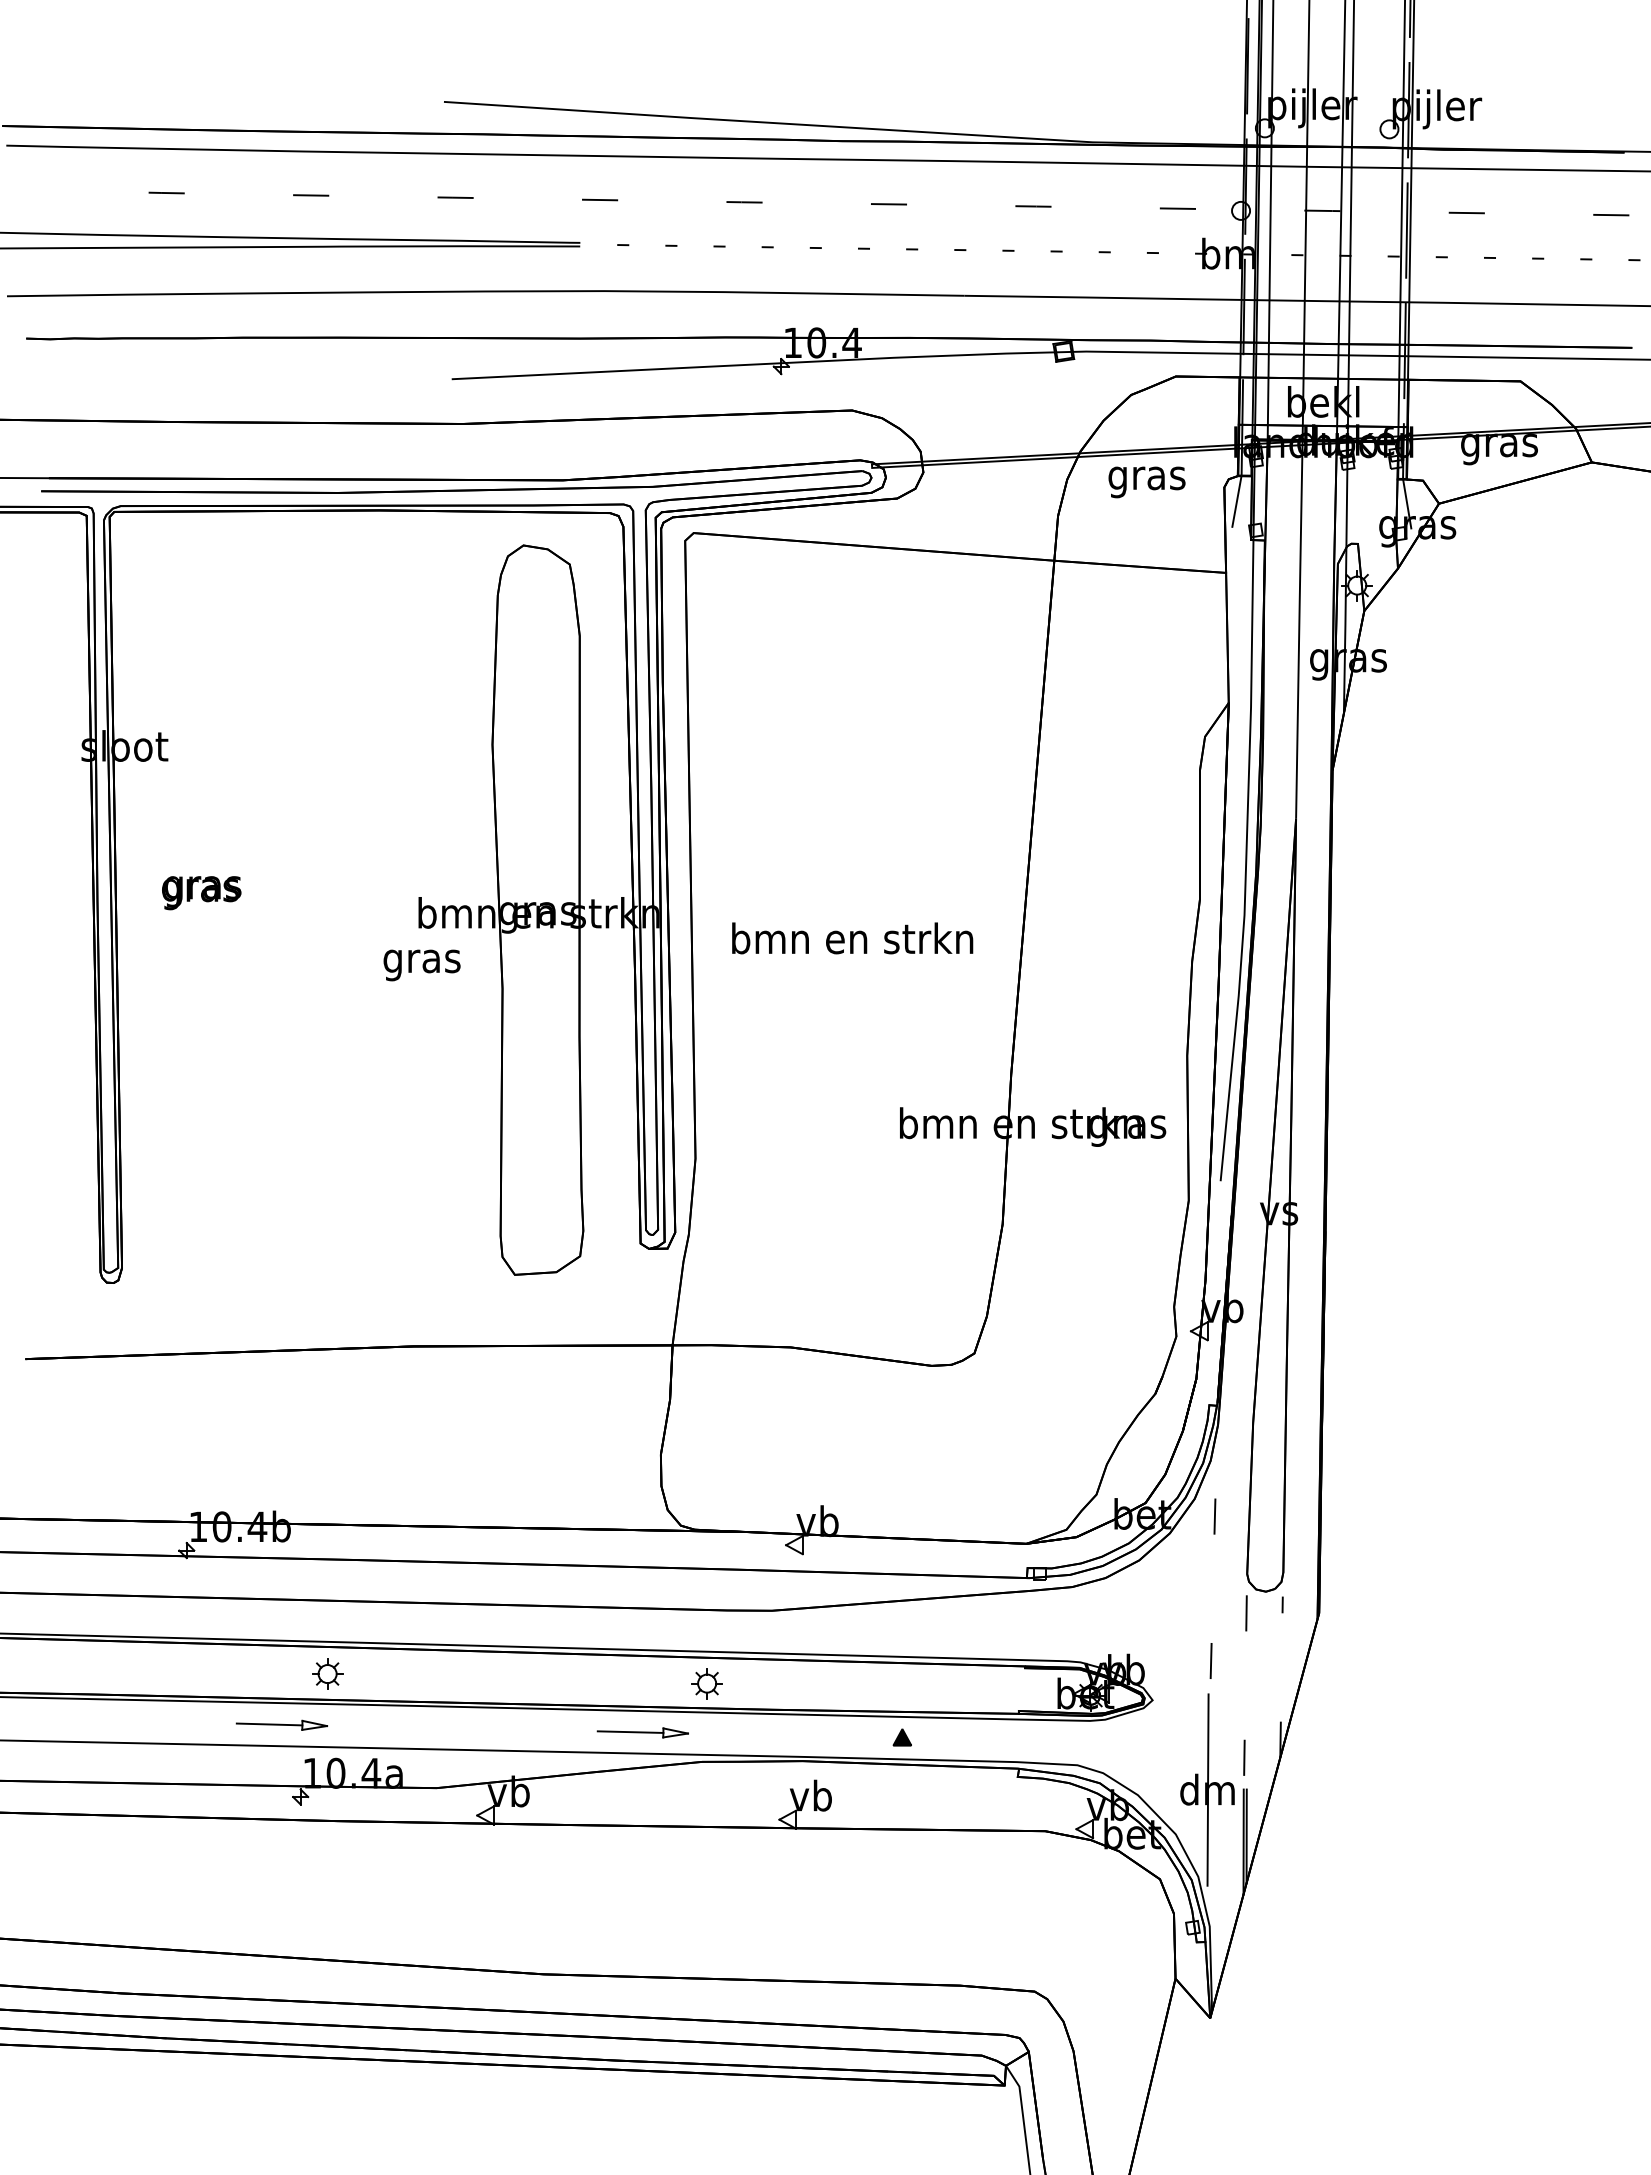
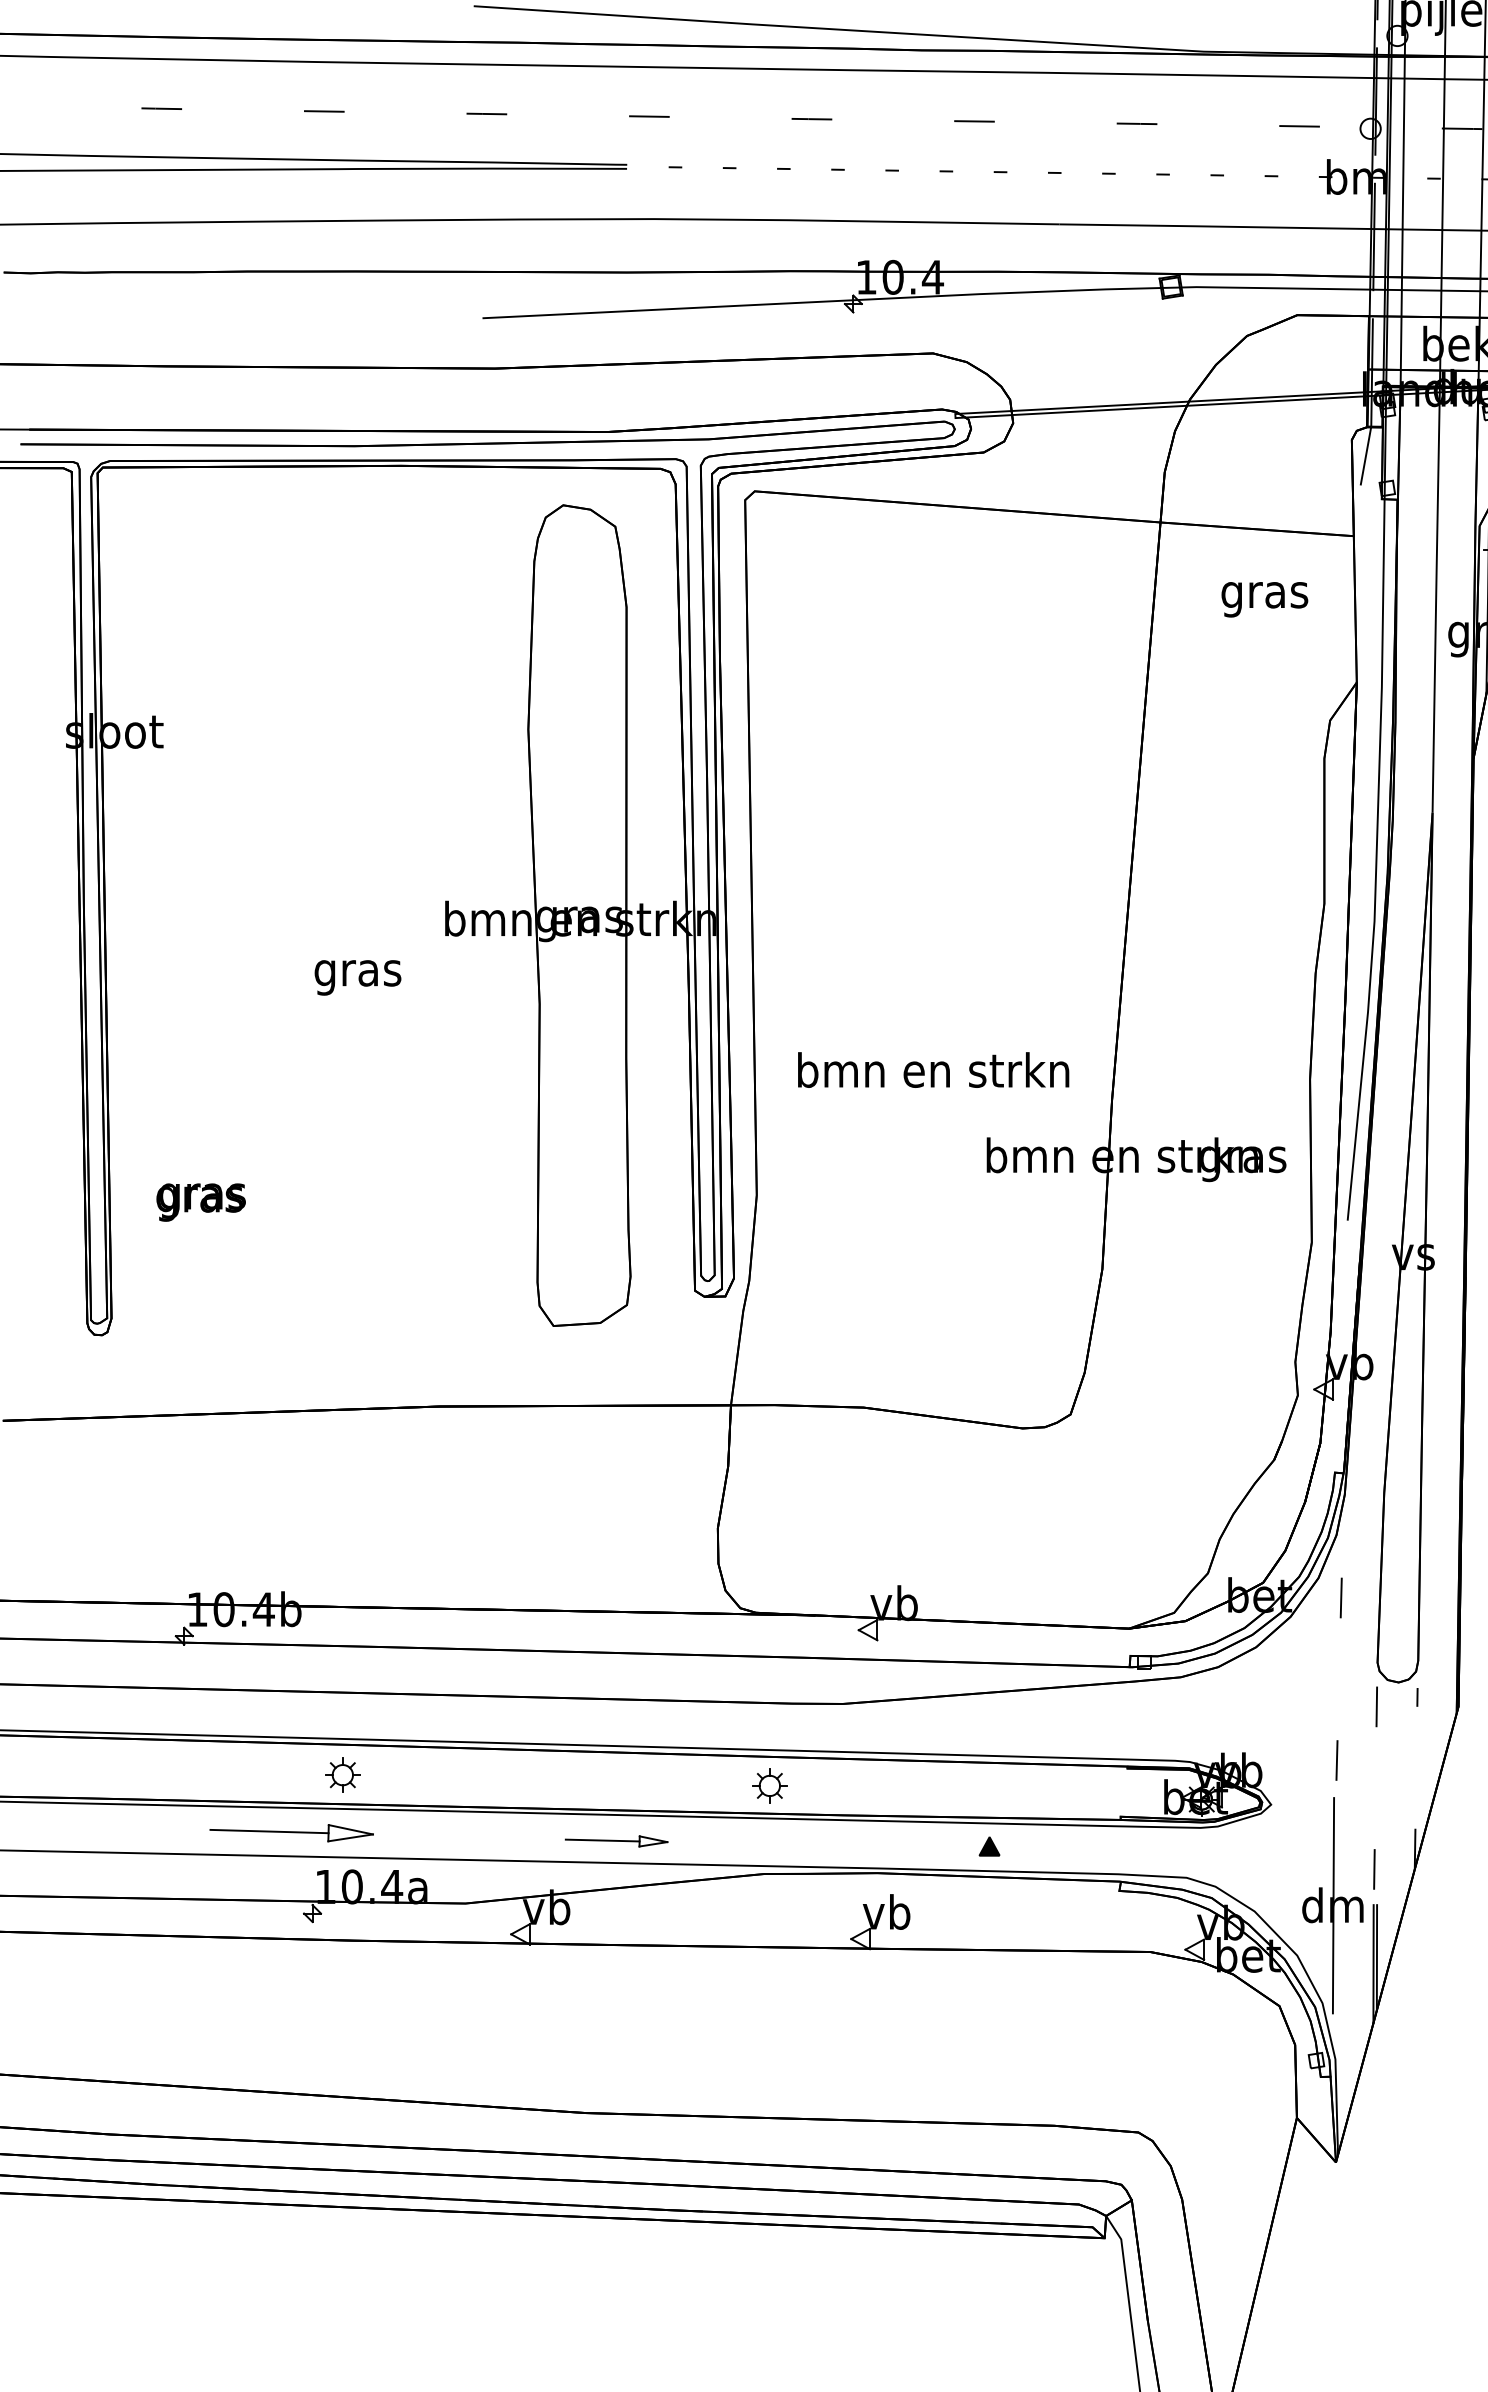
text: (1146, 482) -> (1264, 599), moved
text: (201, 893) -> (200, 1202), moved
text: (852, 938) -> (933, 1070), moved
text: (421, 965) -> (357, 977), moved
part: (281, 1724) -> (290, 1831), size x1.6
part: (642, 1732) -> (616, 1840), moved

